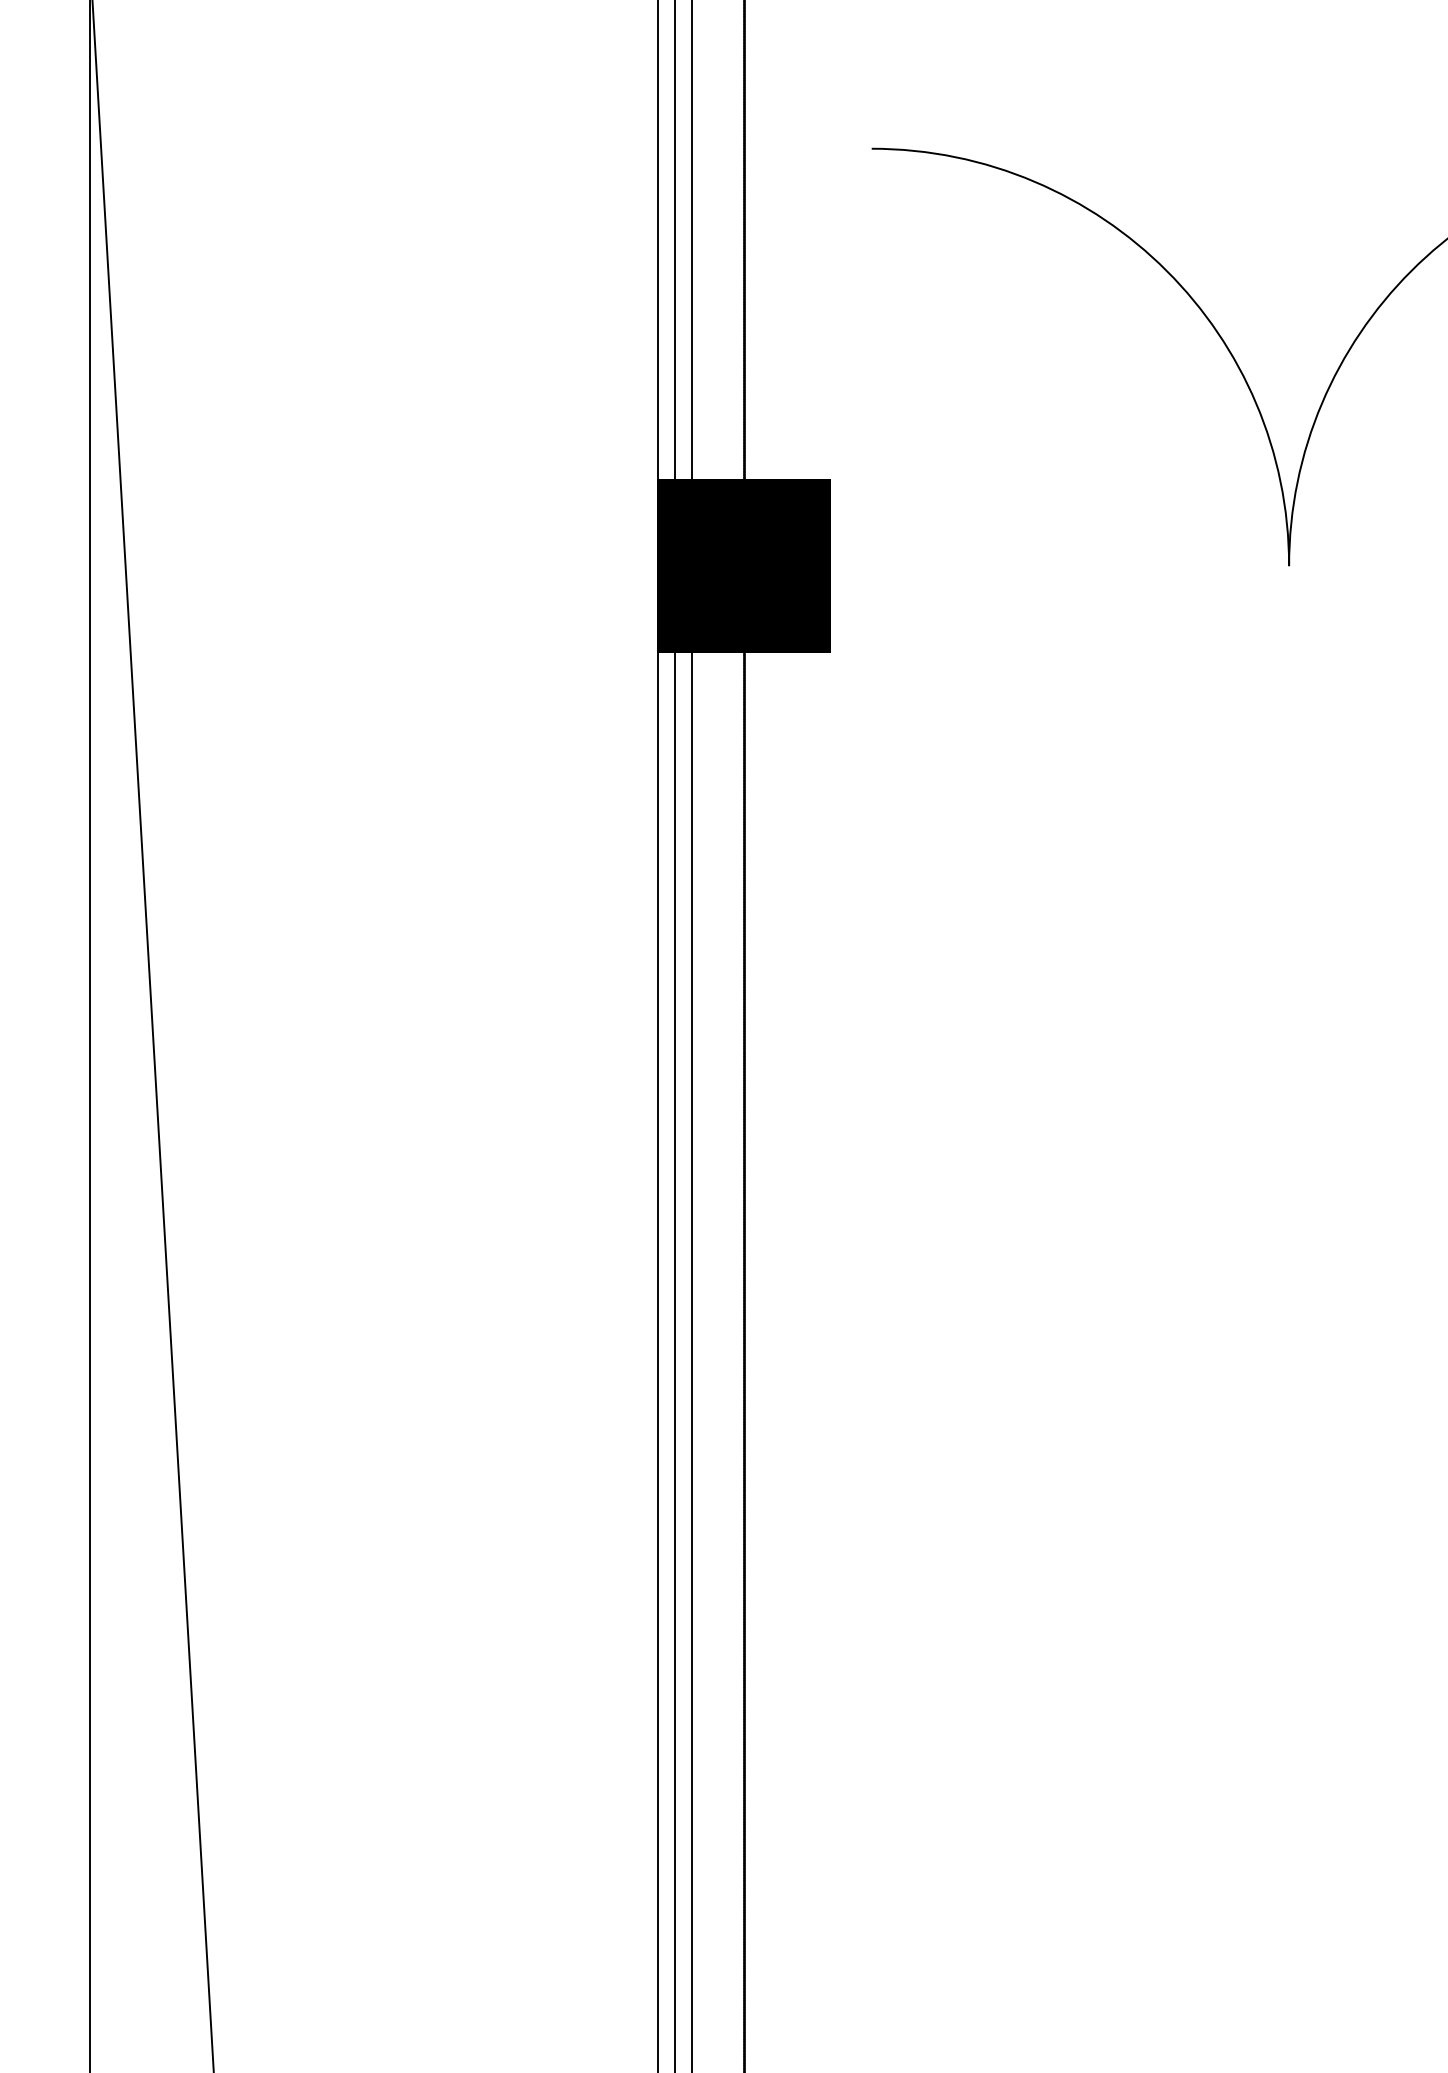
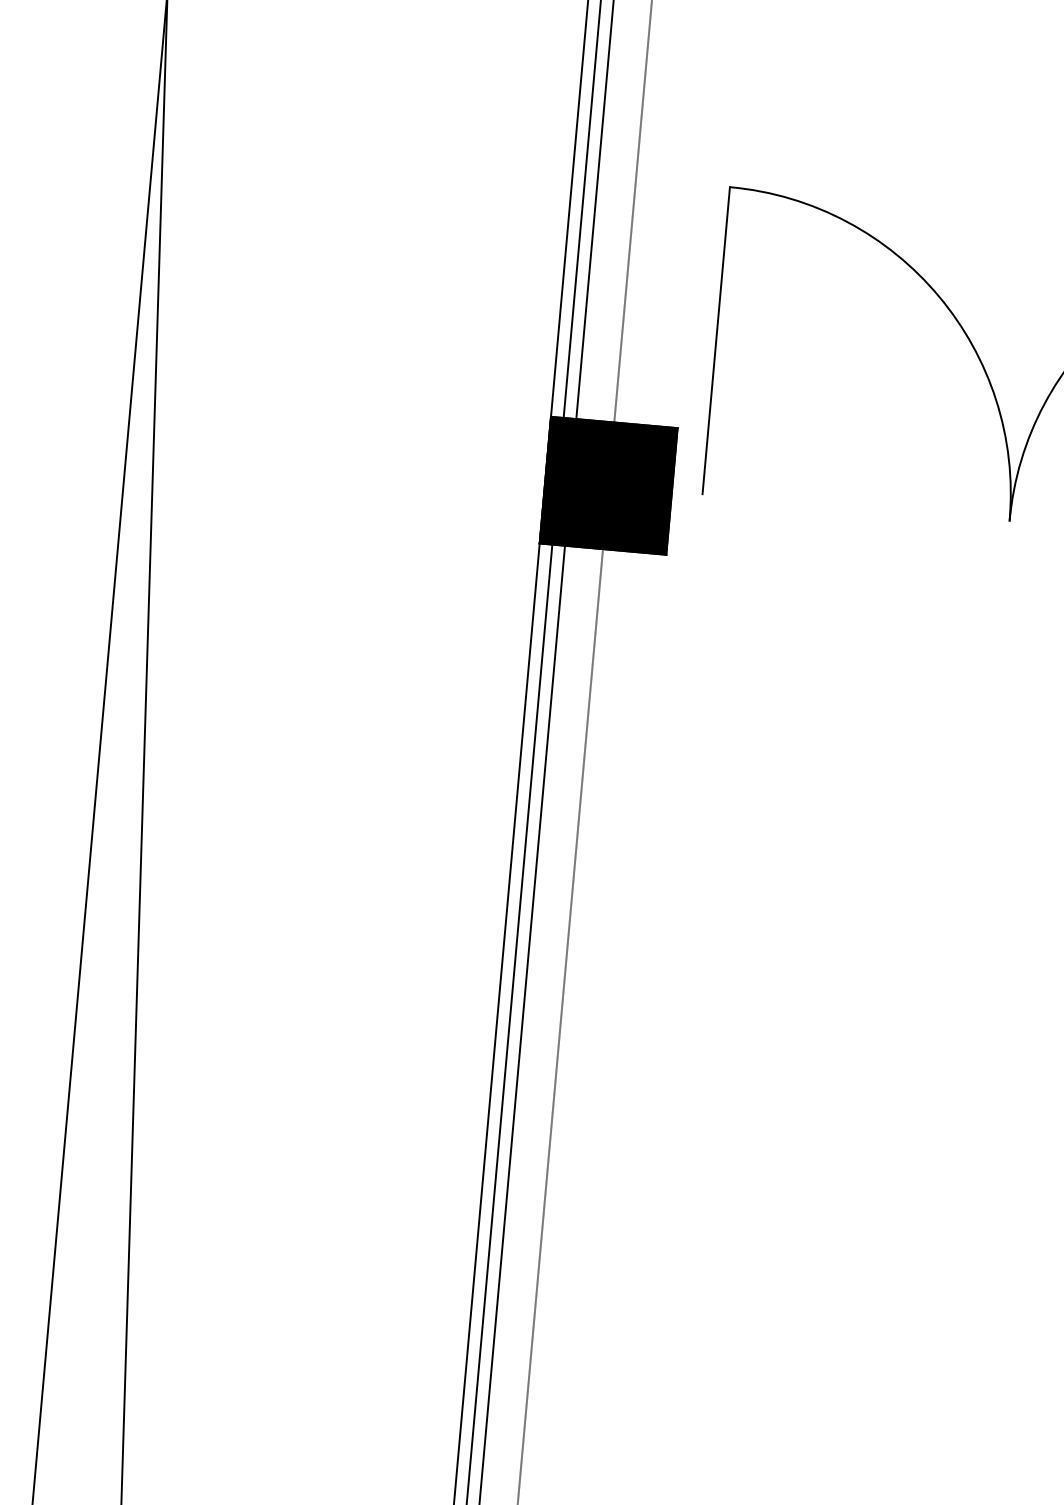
line: (871, 357) -> (716, 340), added

